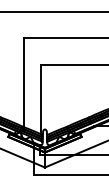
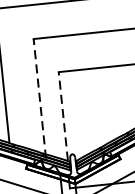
line: (24, 83) -> (39, 97), solid -> dashed
line: (41, 99) -> (63, 116), solid -> dashed

